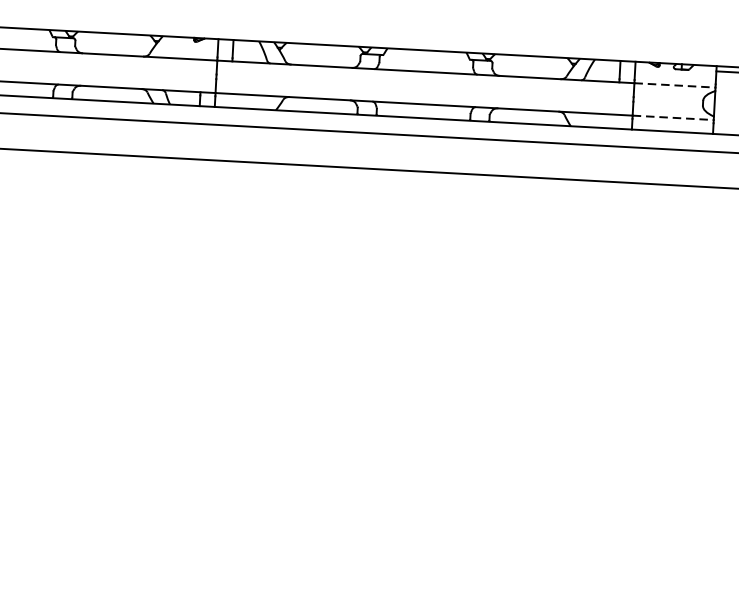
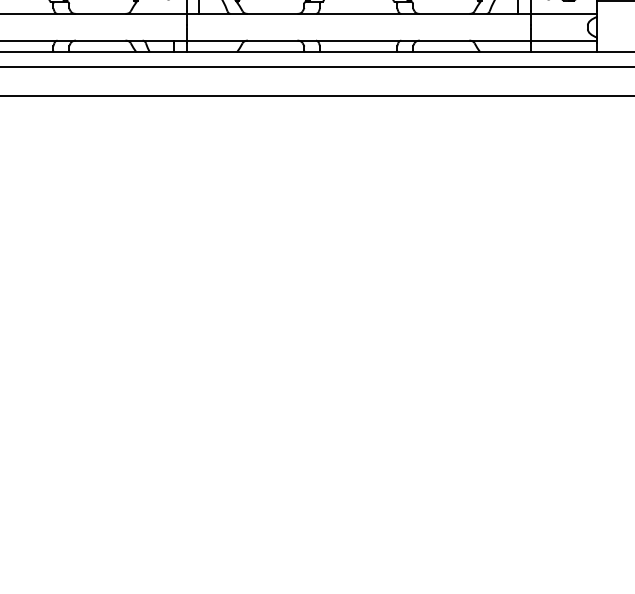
line: (675, 84) -> (564, 13), dashed -> solid
line: (673, 117) -> (564, 40), dashed -> solid

